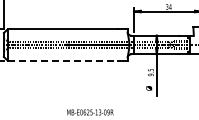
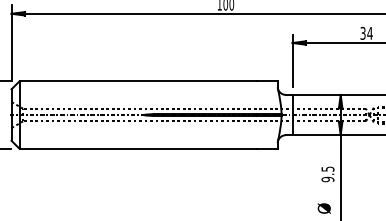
line: (63, 60) -> (139, 148), dashed -> solid

